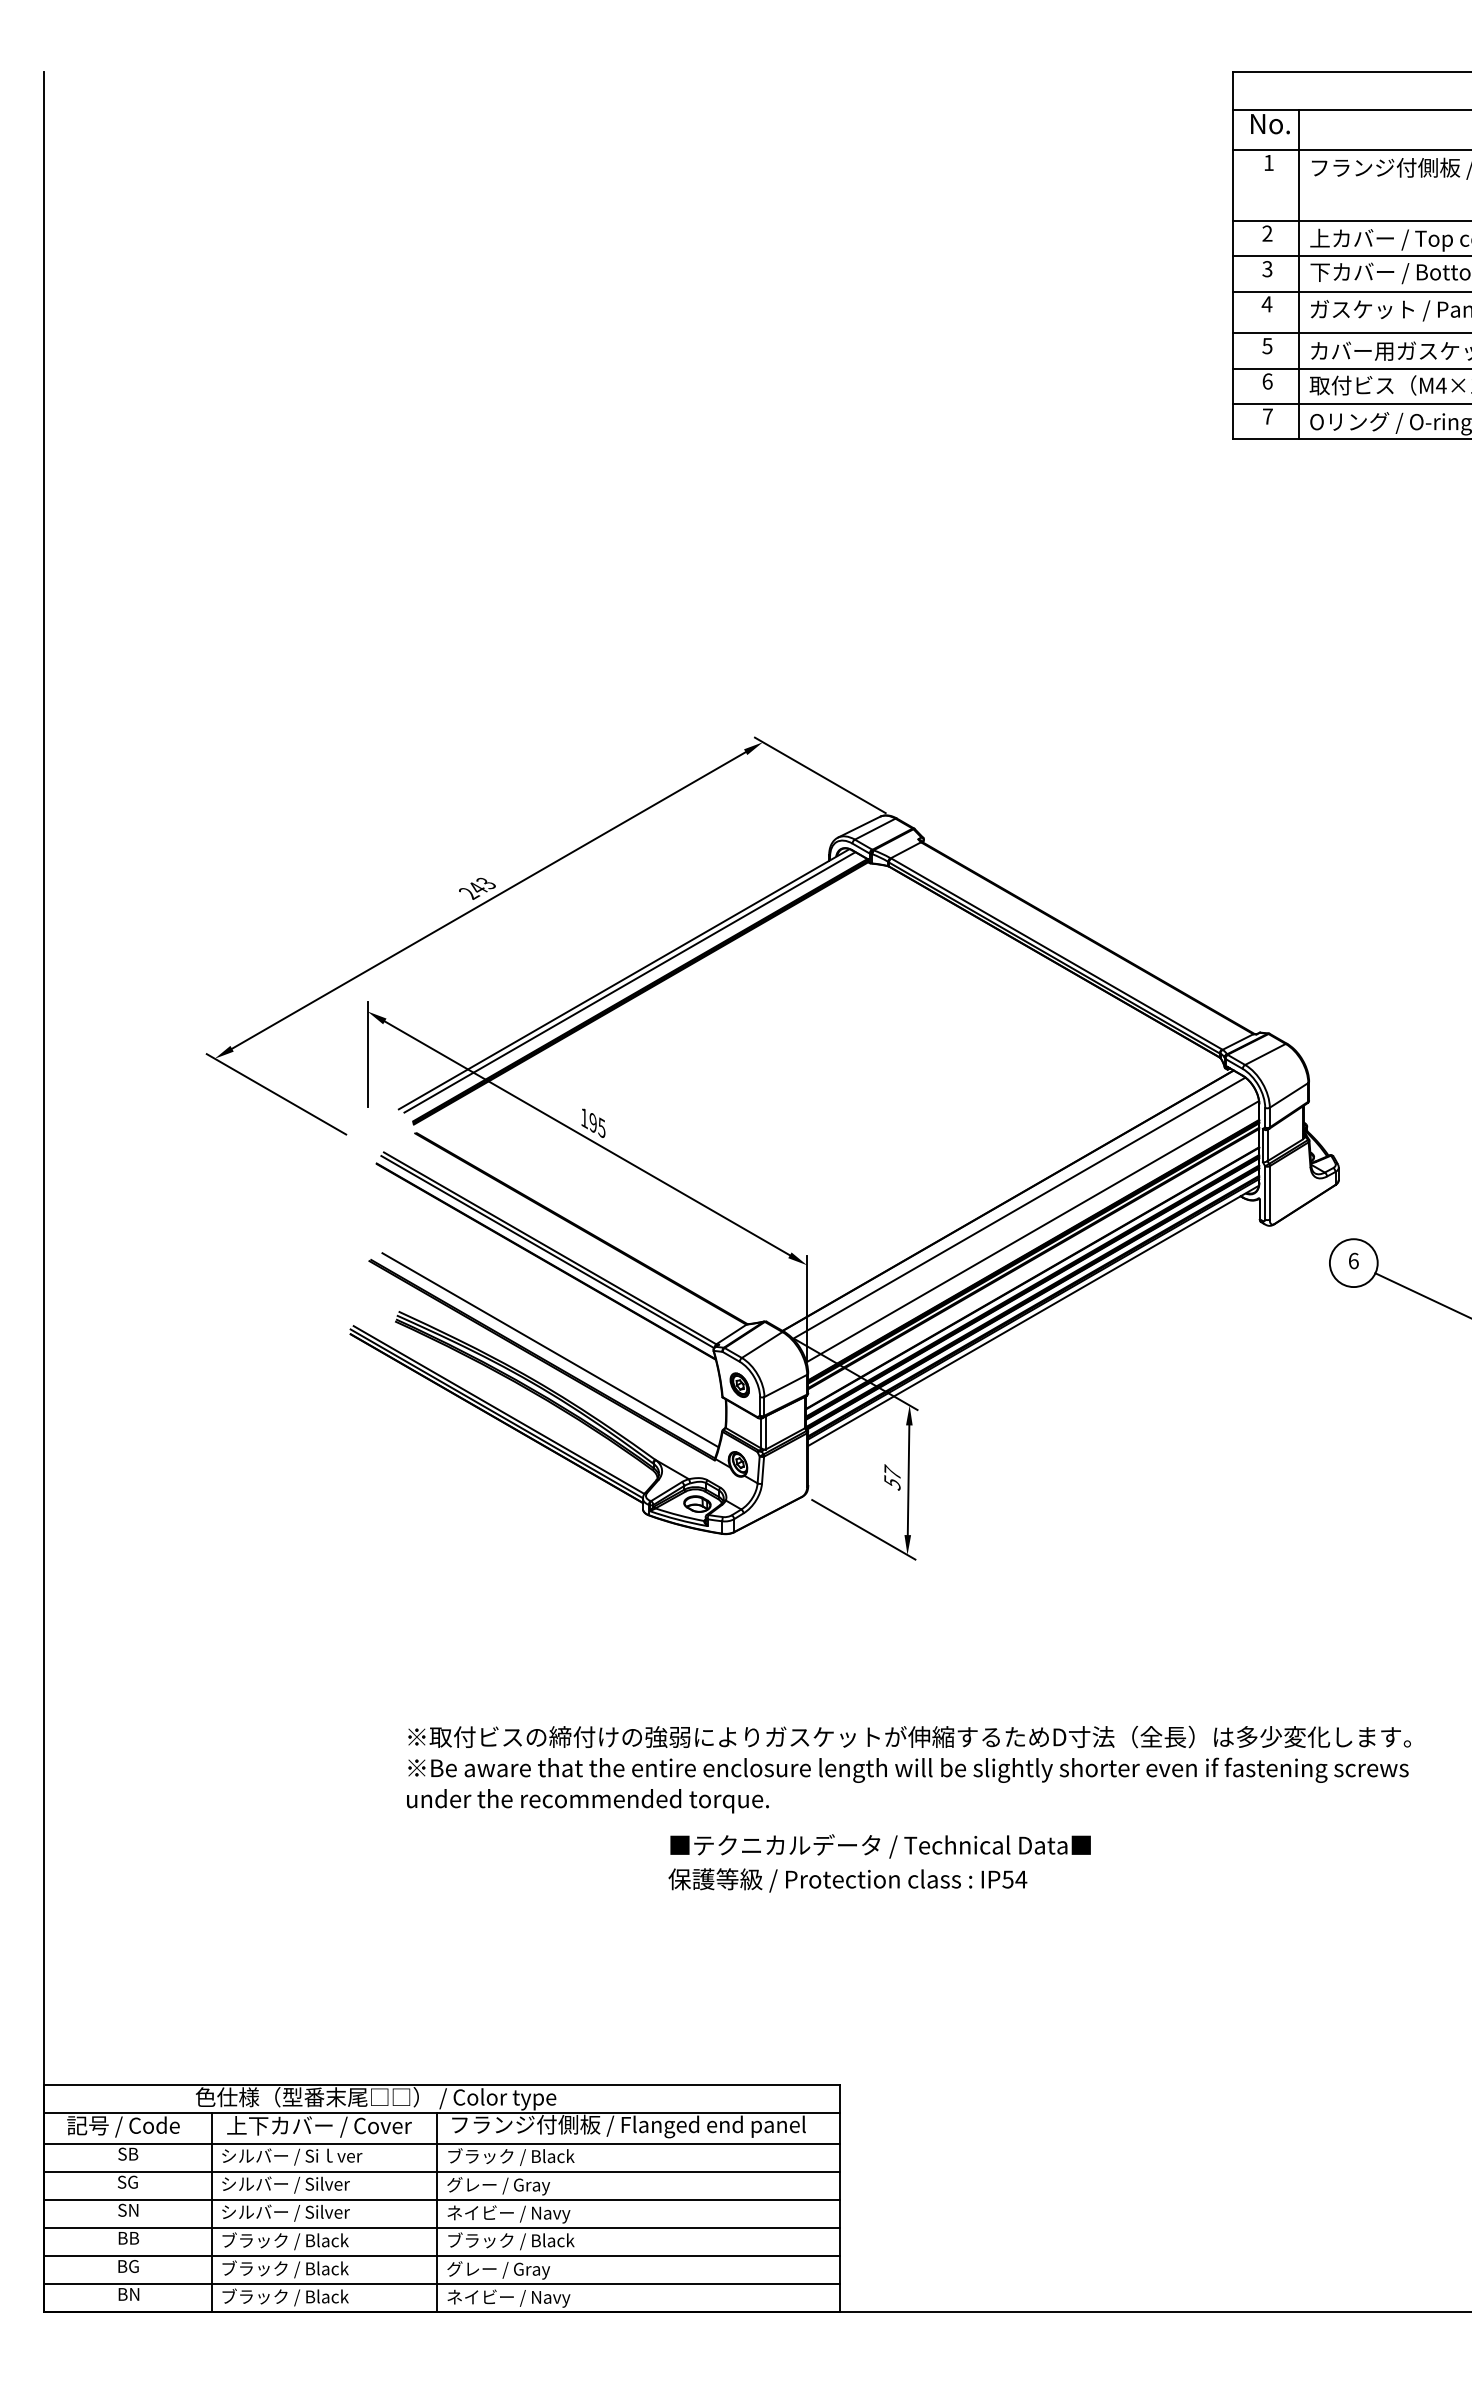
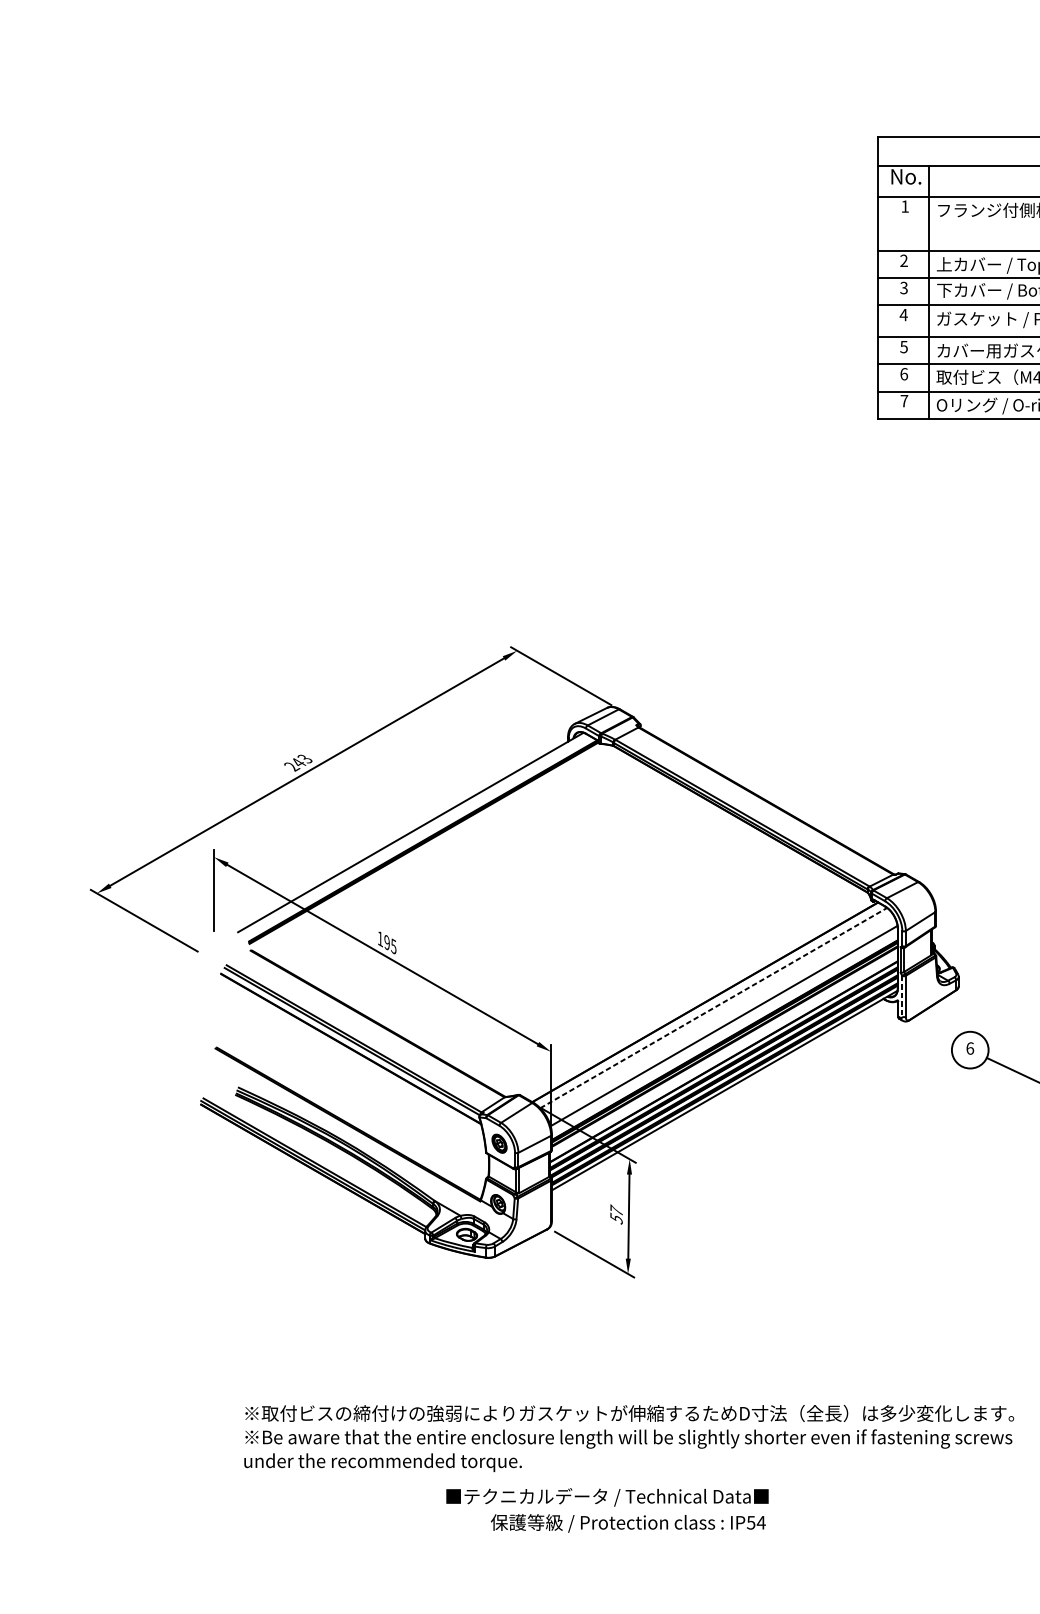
line: (629, 982) -> (414, 834), removed
line: (1265, 1192) -> (902, 995), solid -> dashed
line: (1019, 1208) -> (713, 1008), solid -> dashed
line: (550, 1350) -> (354, 1117), removed
text: (847, 1880) -> (628, 1523), moved

